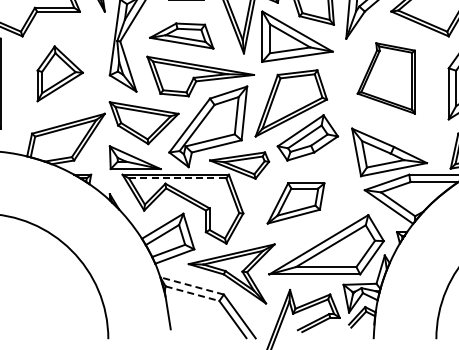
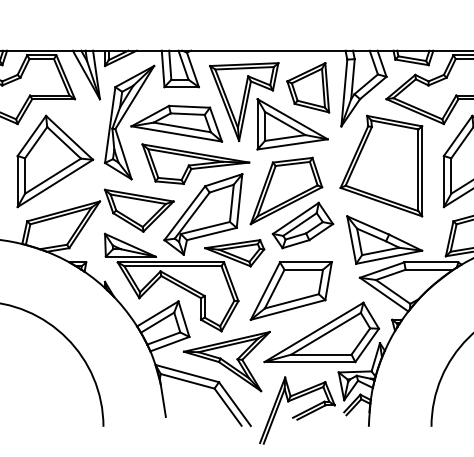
part: (181, 35) -> (176, 123), size x1.43
part: (60, 73) -> (55, 161), size x1.67
part: (386, 77) -> (381, 165), size x1.43
line: (177, 178) -> (172, 266), dashed -> solid
part: (295, 202) -> (290, 290), size x1.43
line: (192, 285) -> (187, 373), dashed -> solid
line: (192, 293) -> (187, 381), dashed -> solid

